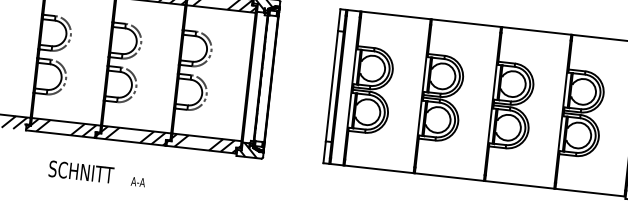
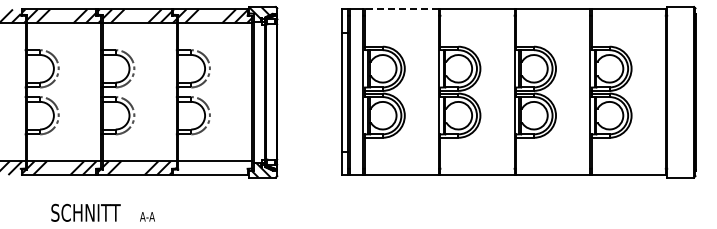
line: (395, 15) -> (401, 9), solid -> dashed
hatch: (203, 143) -> (212, 168), removed

